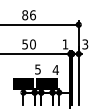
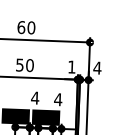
text: (28, 14) -> (25, 26), 86 -> 60
text: (85, 44) -> (97, 68), 3 -> 4
text: (37, 69) -> (34, 98), 5 -> 4

